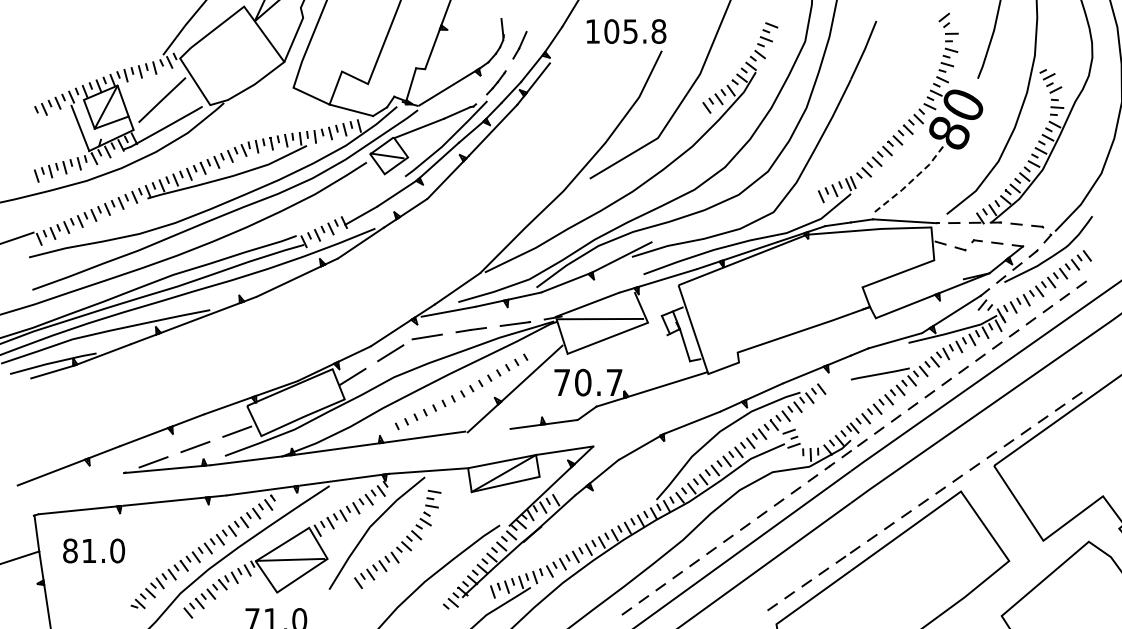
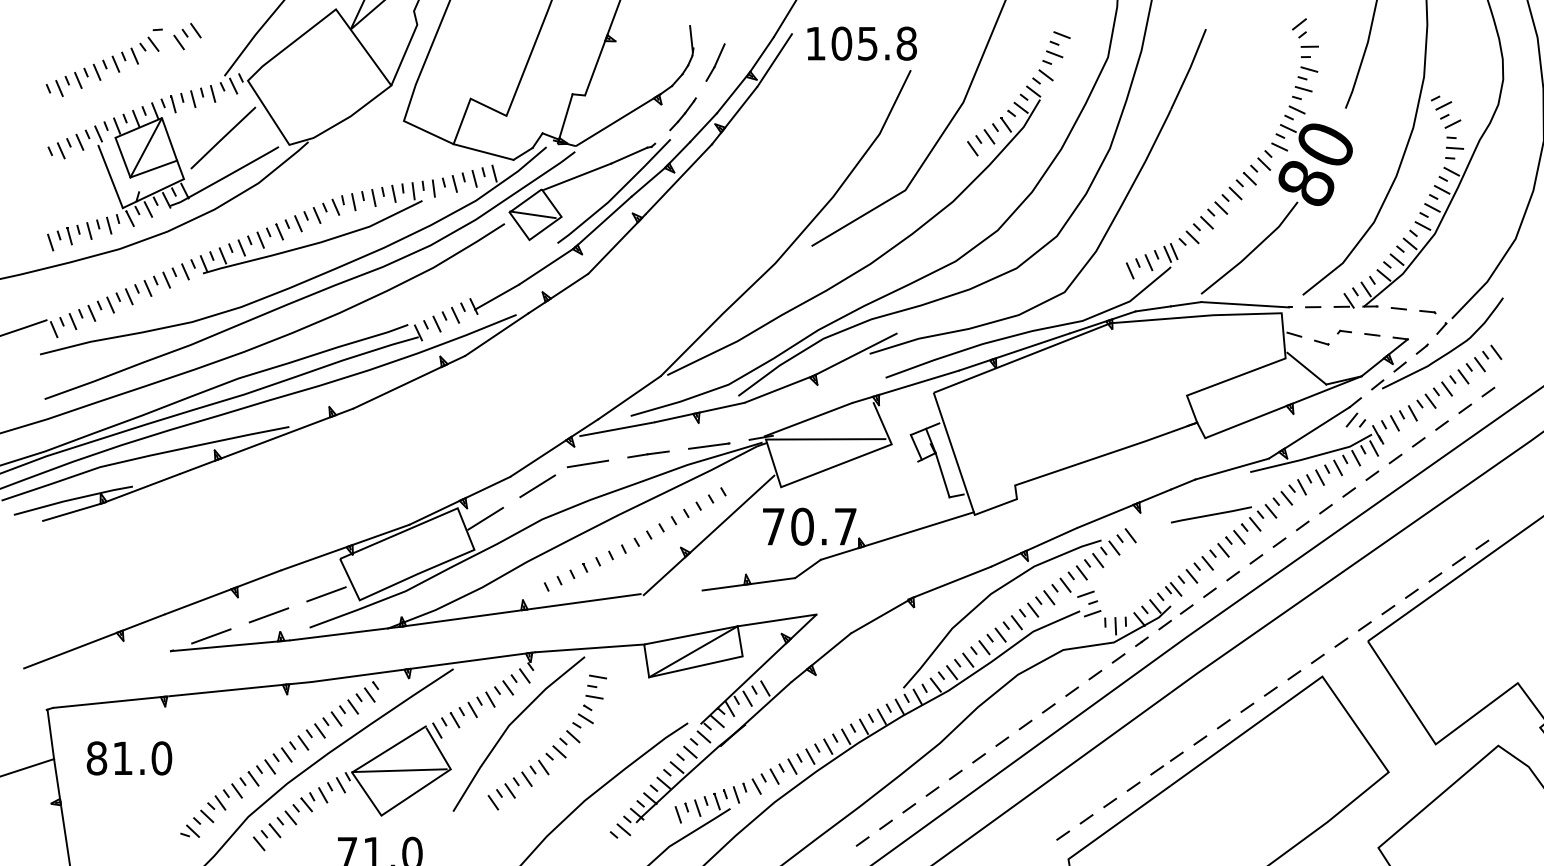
part: (89, 43) -> (123, 60), added
line: (562, 43) -> (774, 60), added
line: (909, 182) -> (1251, 251), dashed -> solid
line: (949, 267) -> (1306, 368), added

